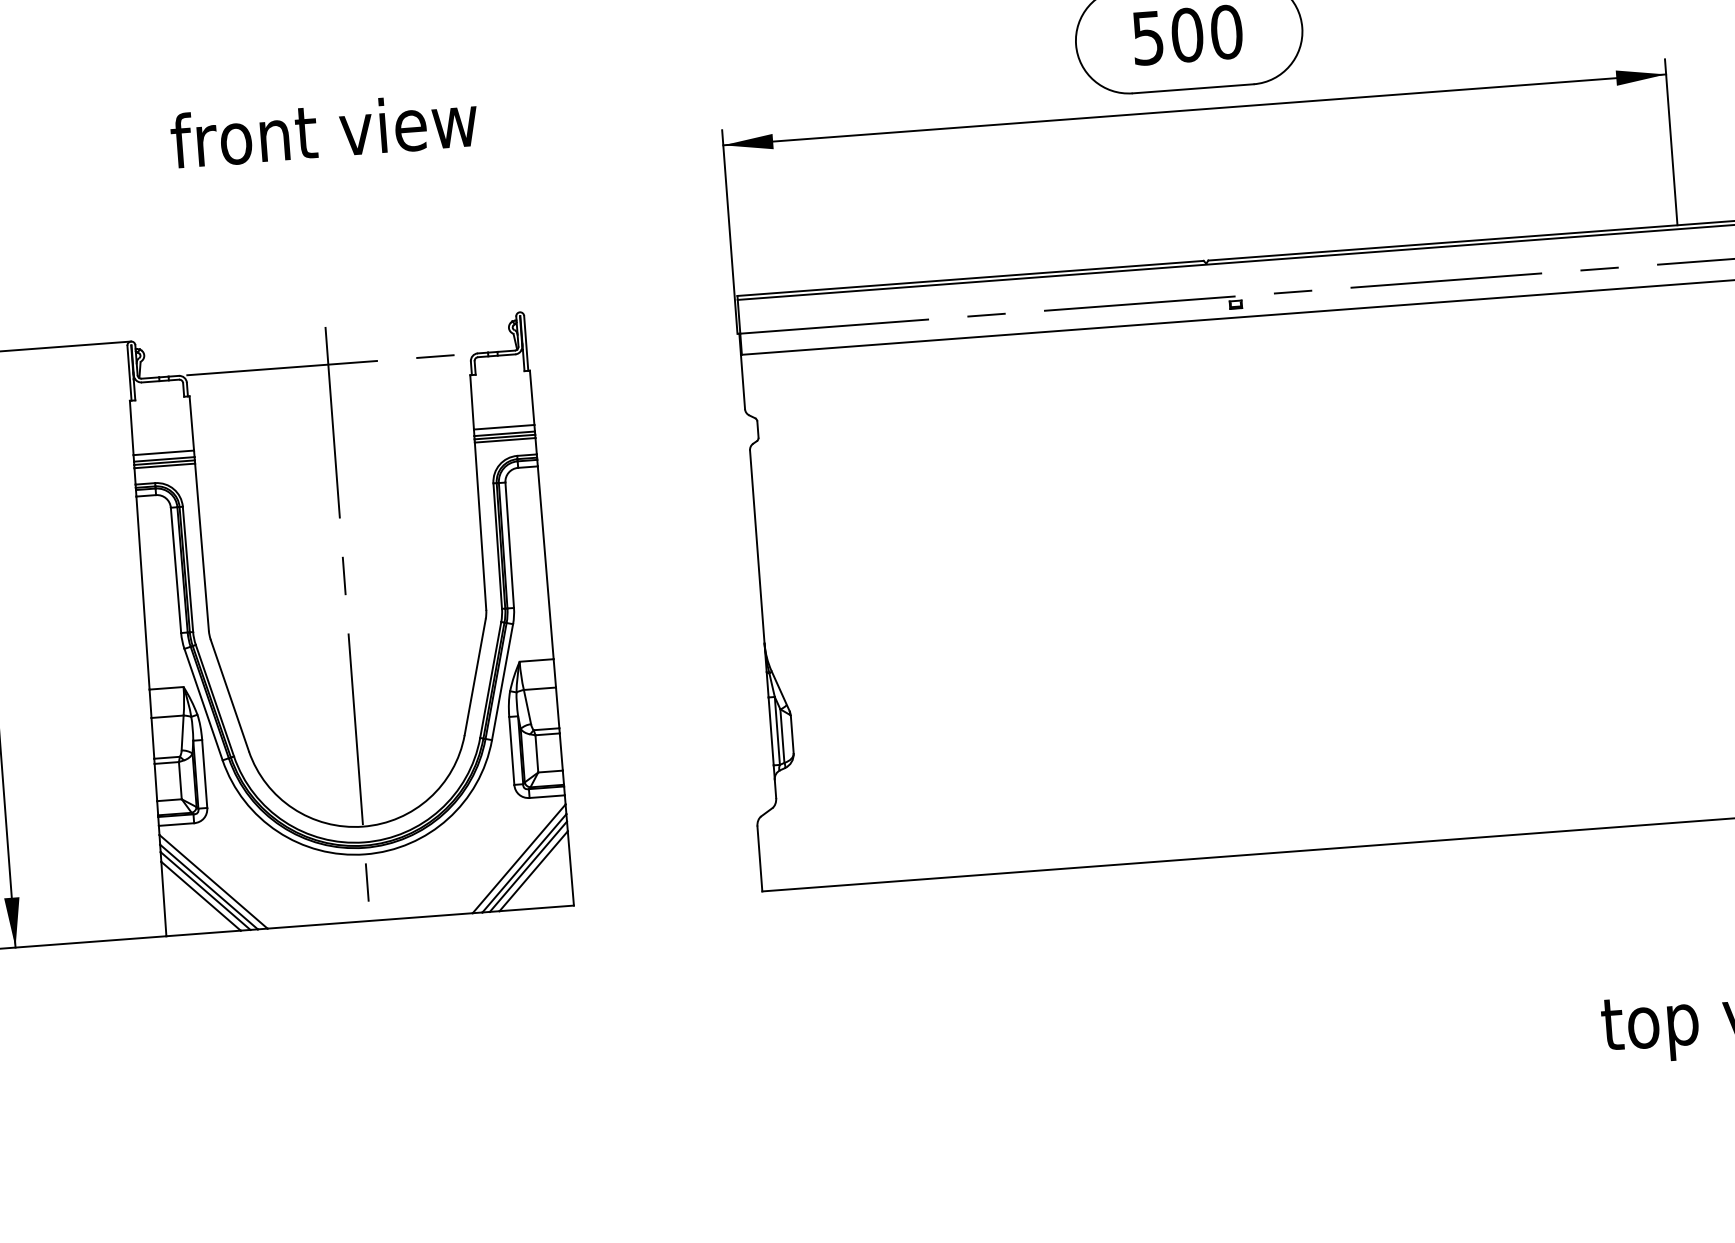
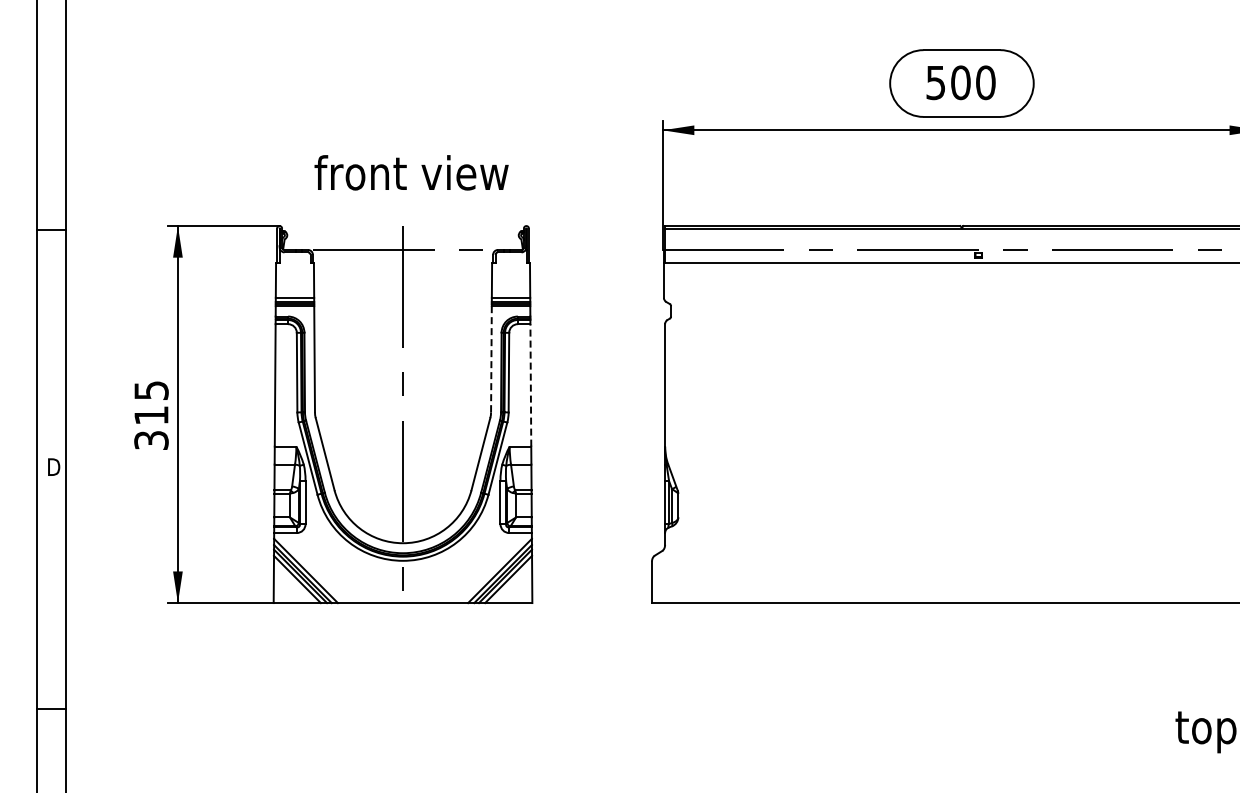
text: (324, 129) -> (411, 172), moved
line: (480, 526) -> (491, 359), solid -> dashed
line: (545, 561) -> (530, 384), solid -> dashed

